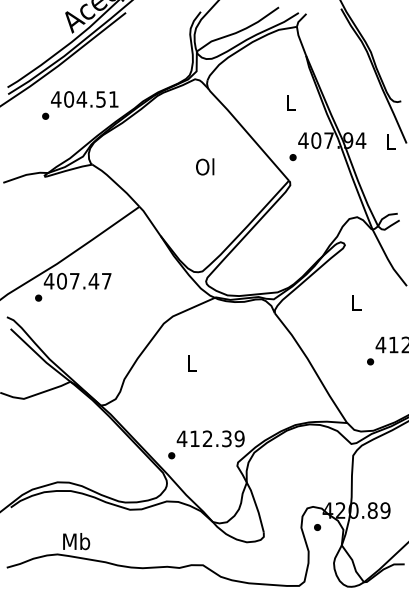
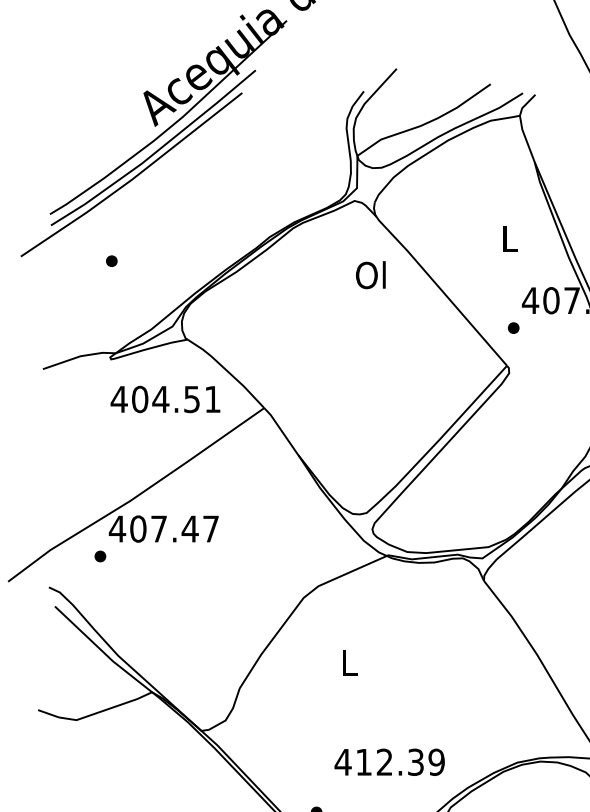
text: (84, 99) -> (165, 399), moved
text: (205, 166) -> (371, 274), moved
text: (210, 438) -> (389, 761), moved

